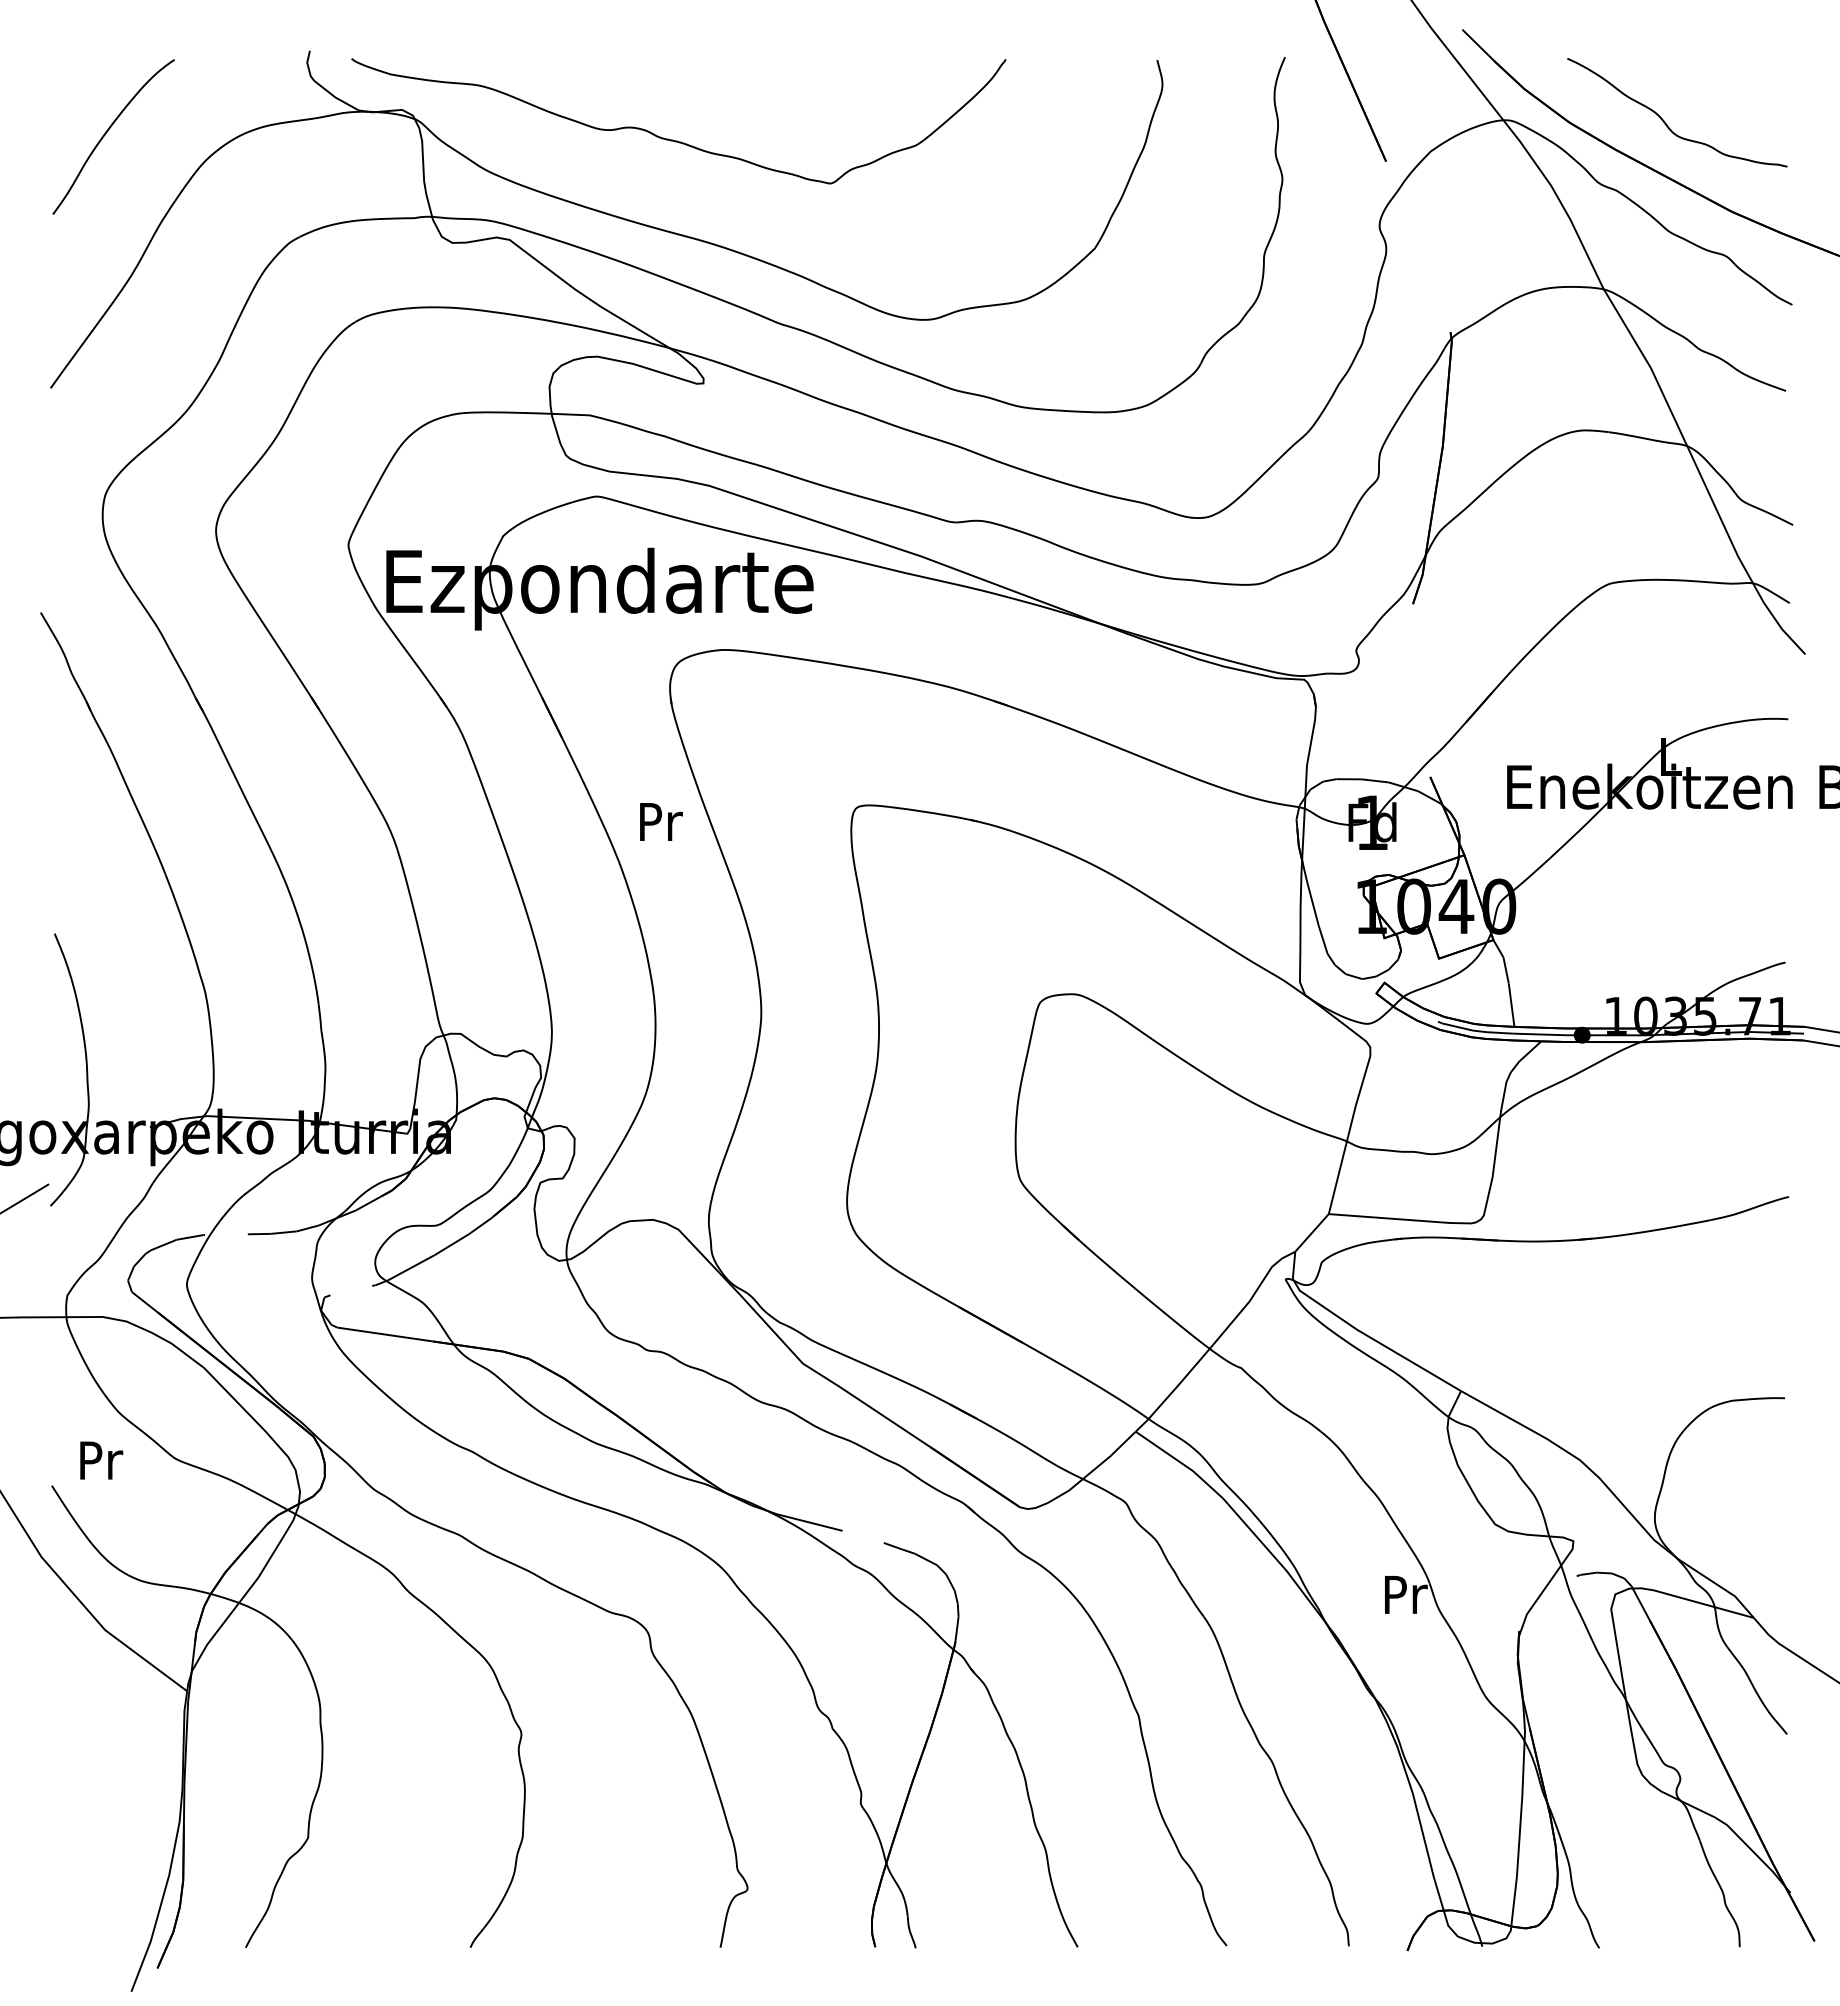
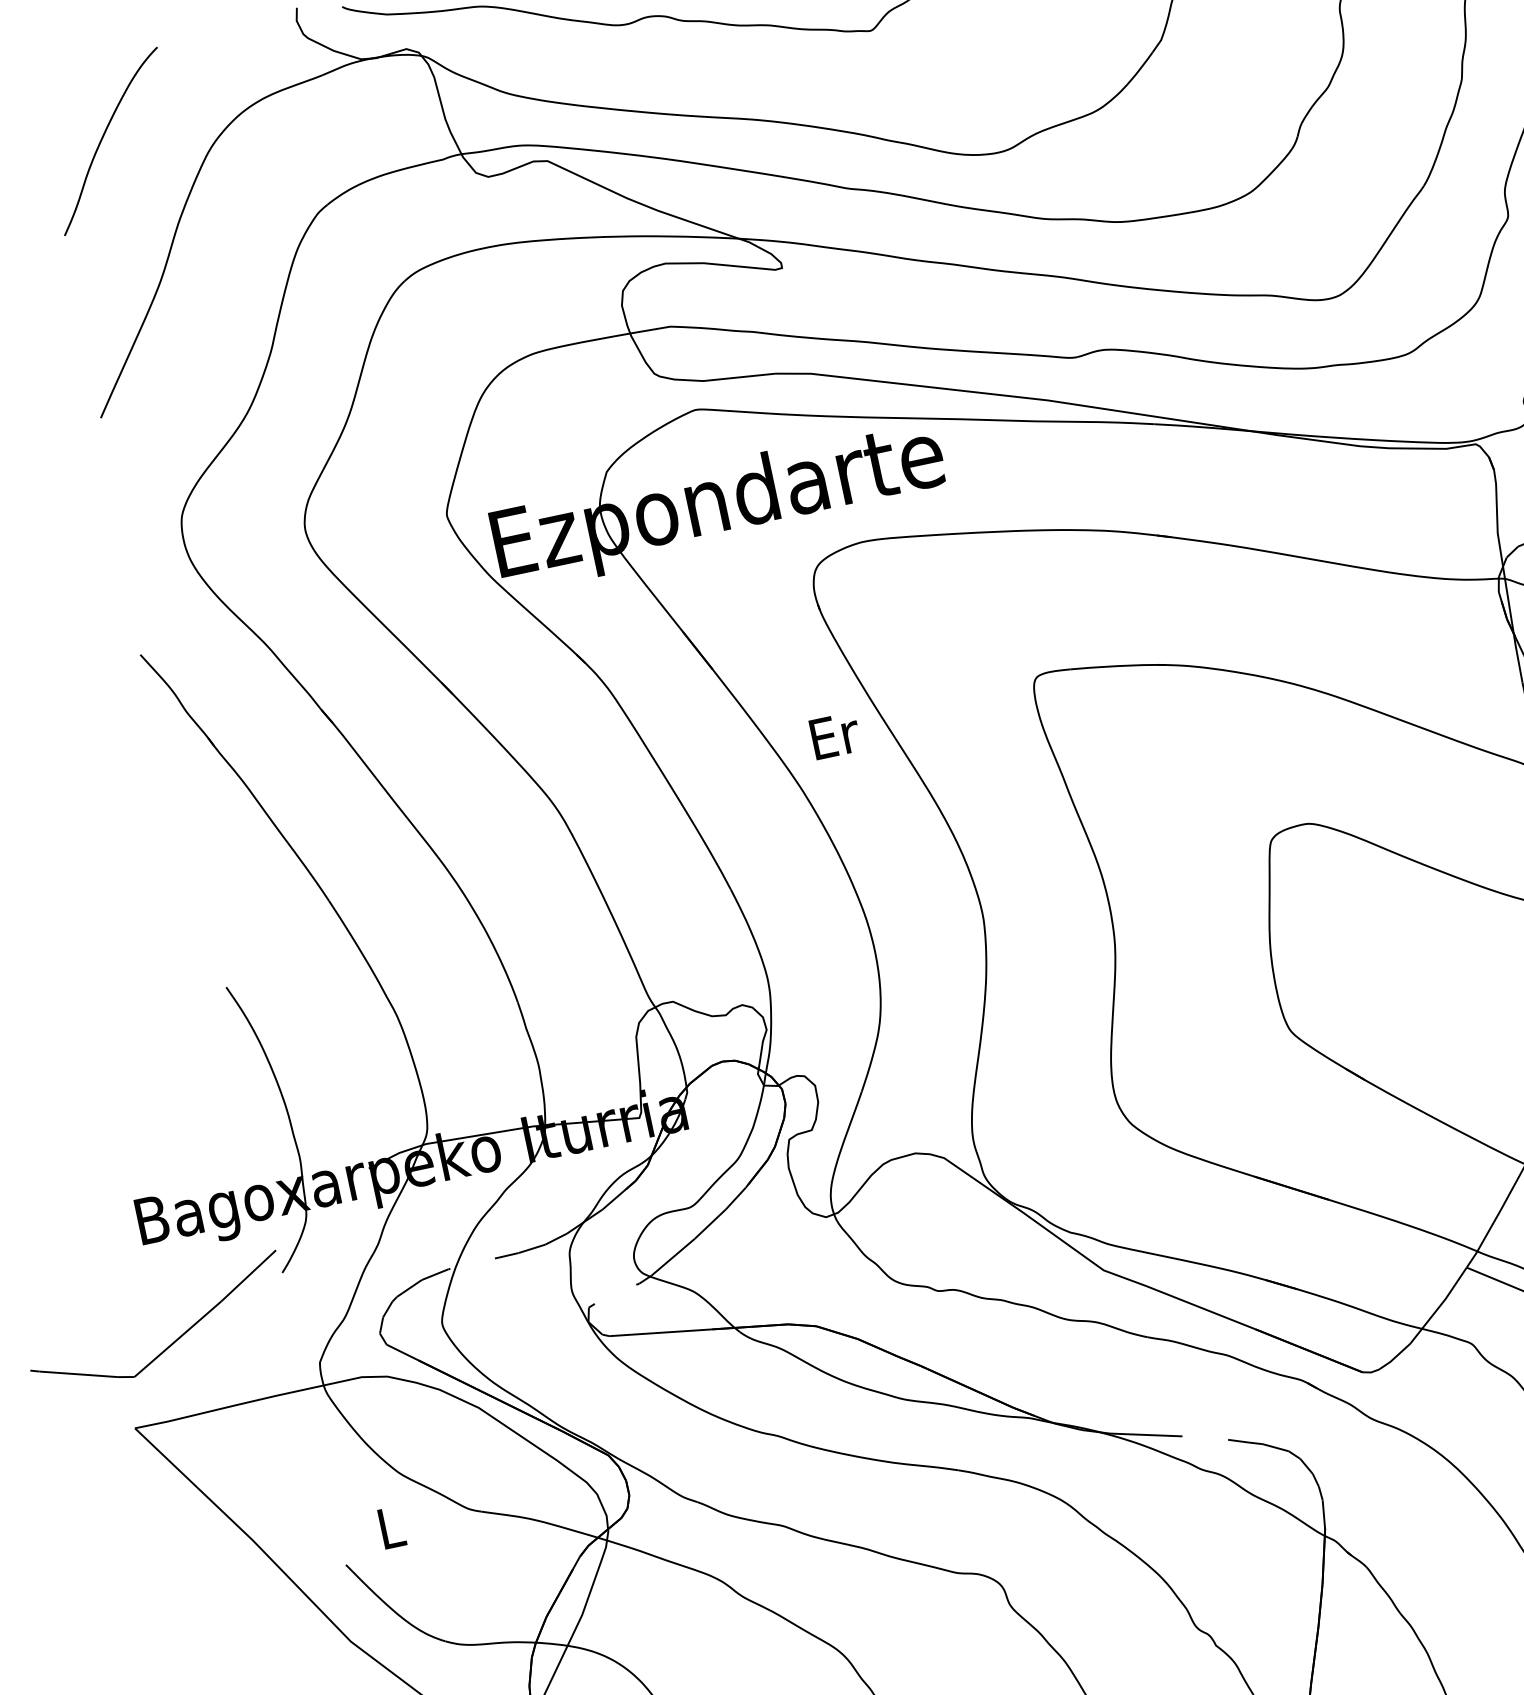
text: (661, 821) -> (835, 735), Pr -> Er
text: (101, 1460) -> (392, 1527), Pr -> L

